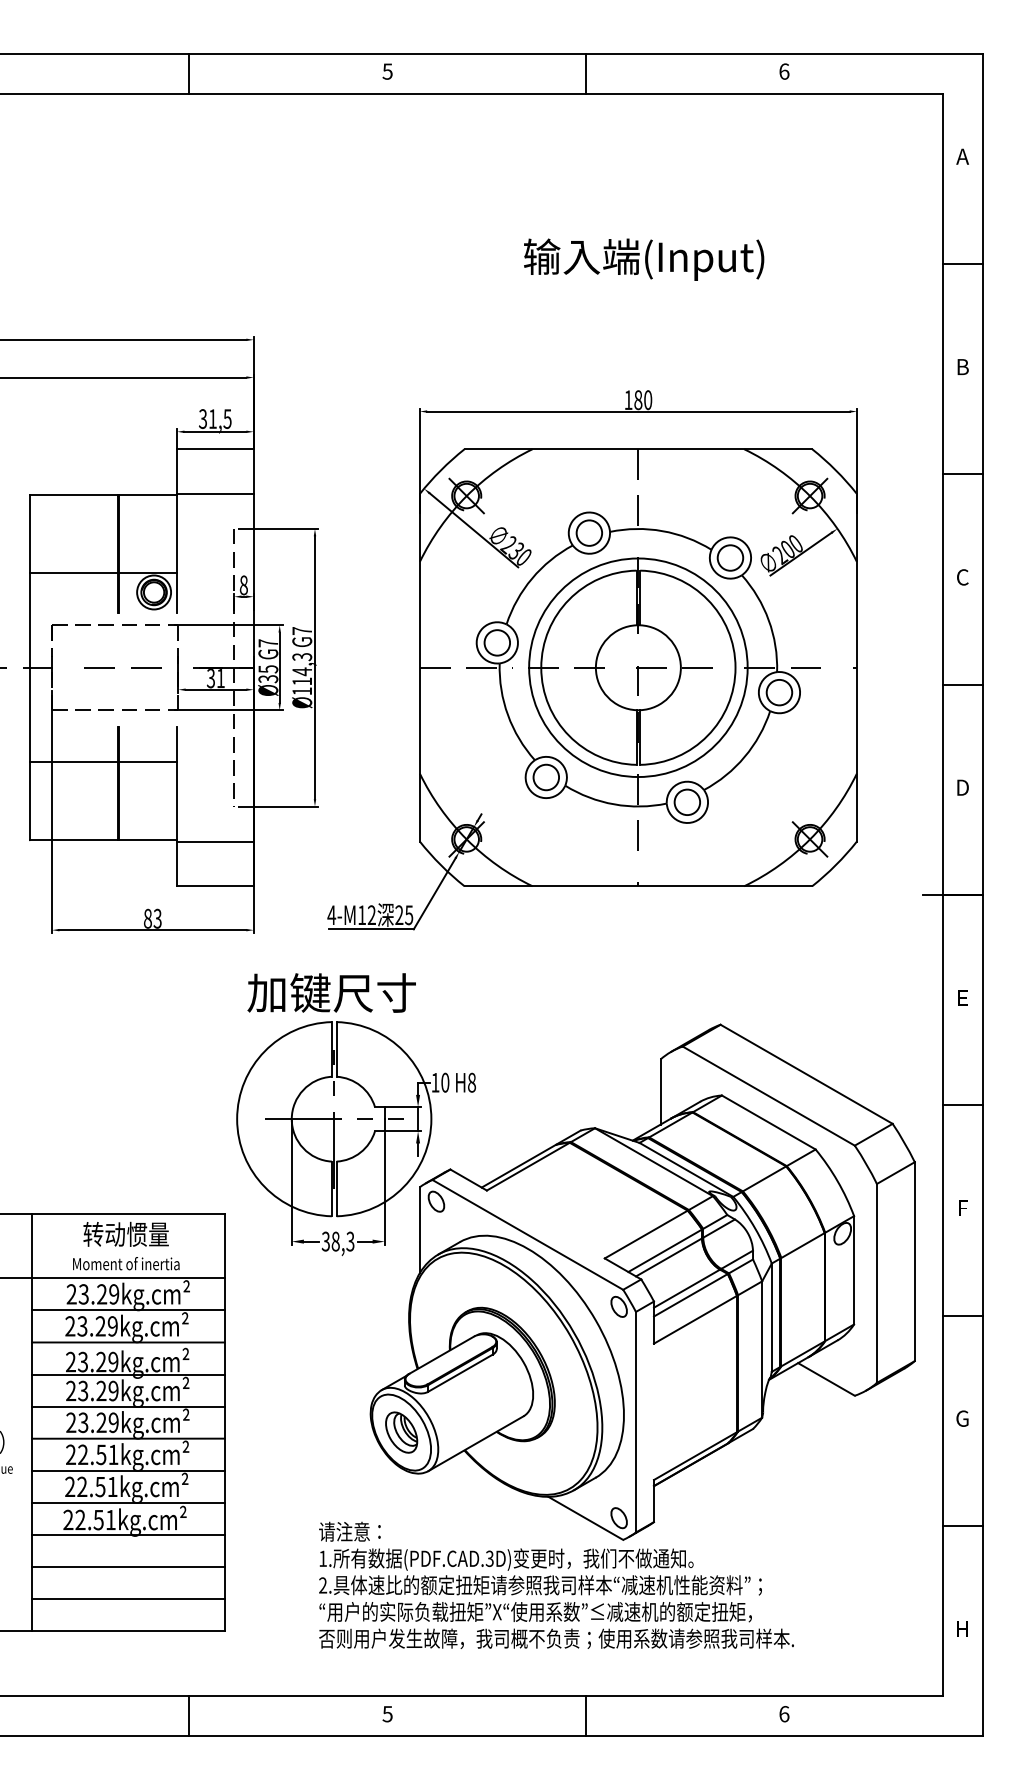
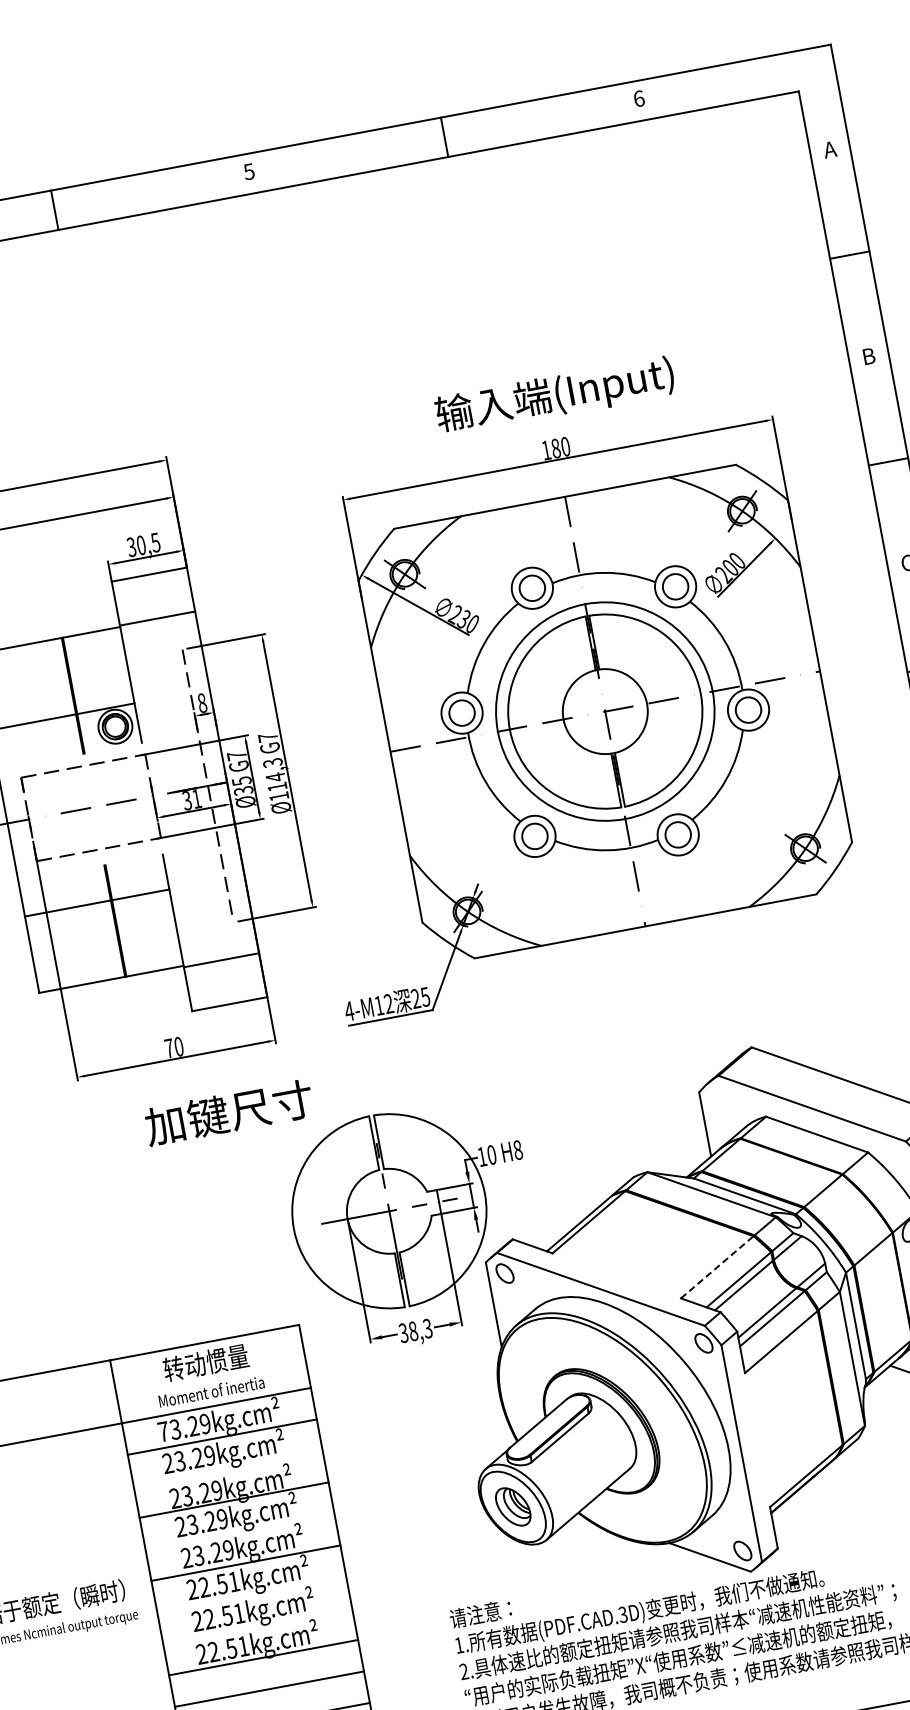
text: (644, 259) -> (555, 396), moved
text: (212, 418) -> (140, 544), 31,5 -> 30,5
text: (152, 918) -> (173, 1047), 83 -> 70
text: (331, 992) -> (228, 1112), moved
line: (646, 1234) -> (717, 1267), solid -> dashed
text: (71, 1294) -> (163, 1431), 23.29kg.cm -> 73.29kg.cm
line: (128, 1342) -> (228, 1468), removed
line: (128, 1406) -> (240, 1531), removed
line: (128, 1470) -> (251, 1594), removed
line: (128, 1502) -> (257, 1625), removed

